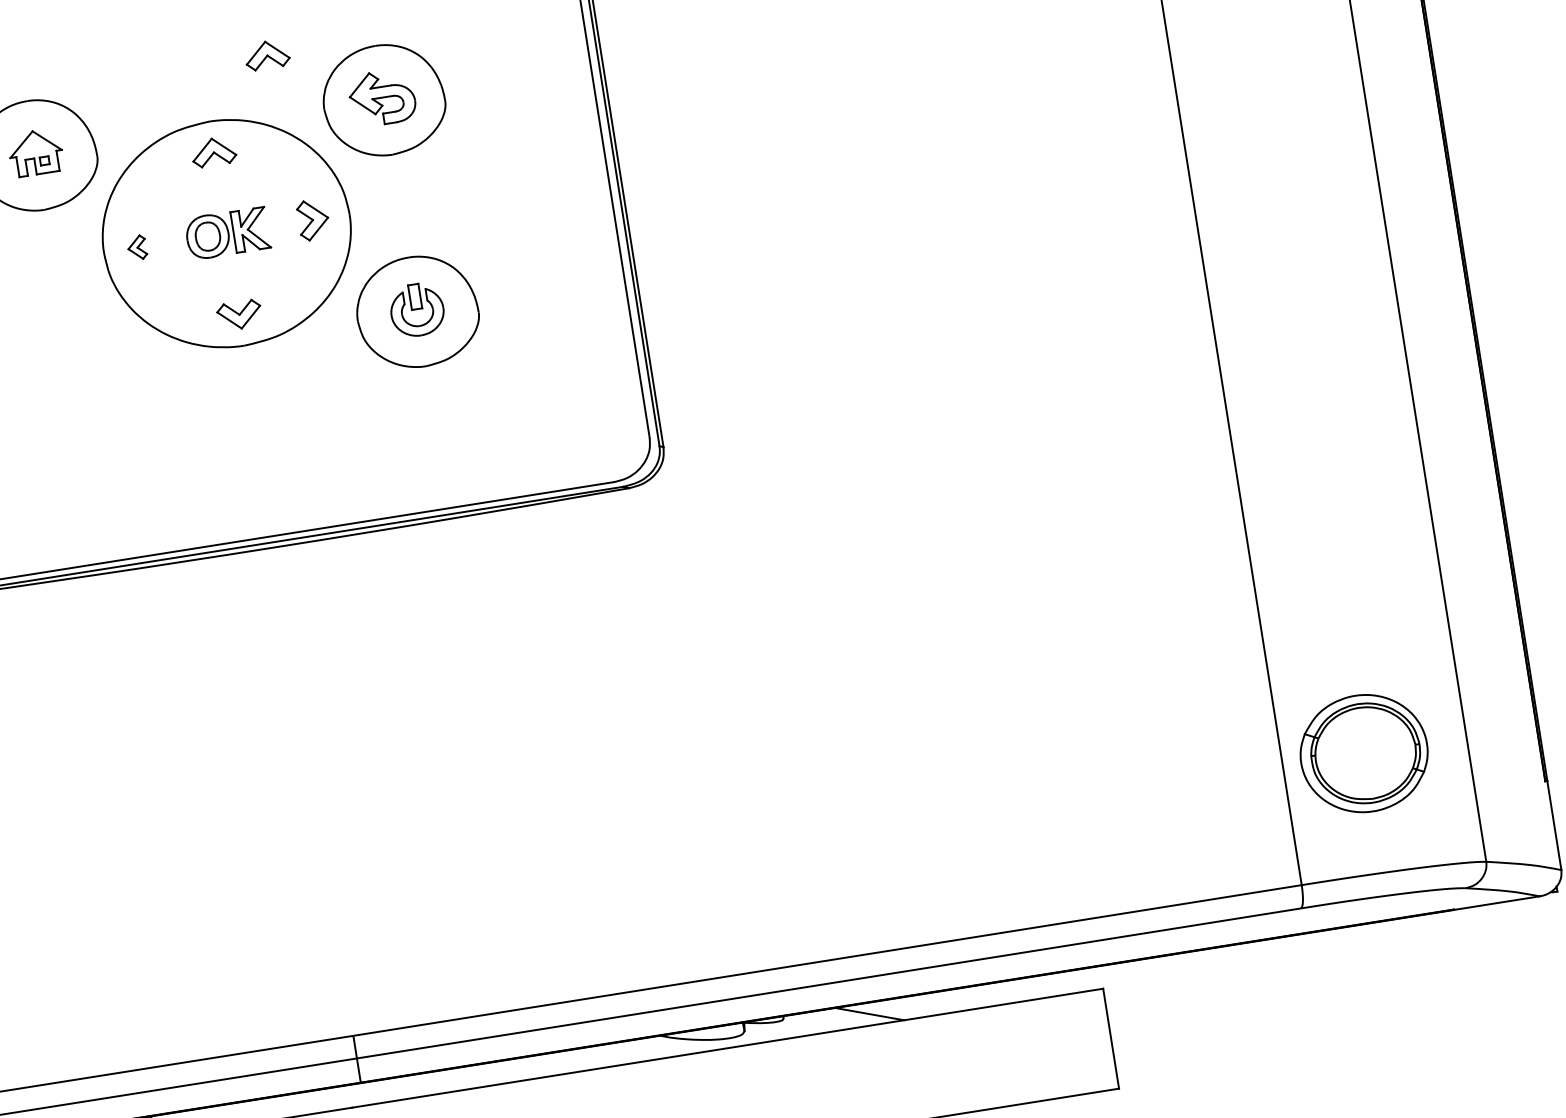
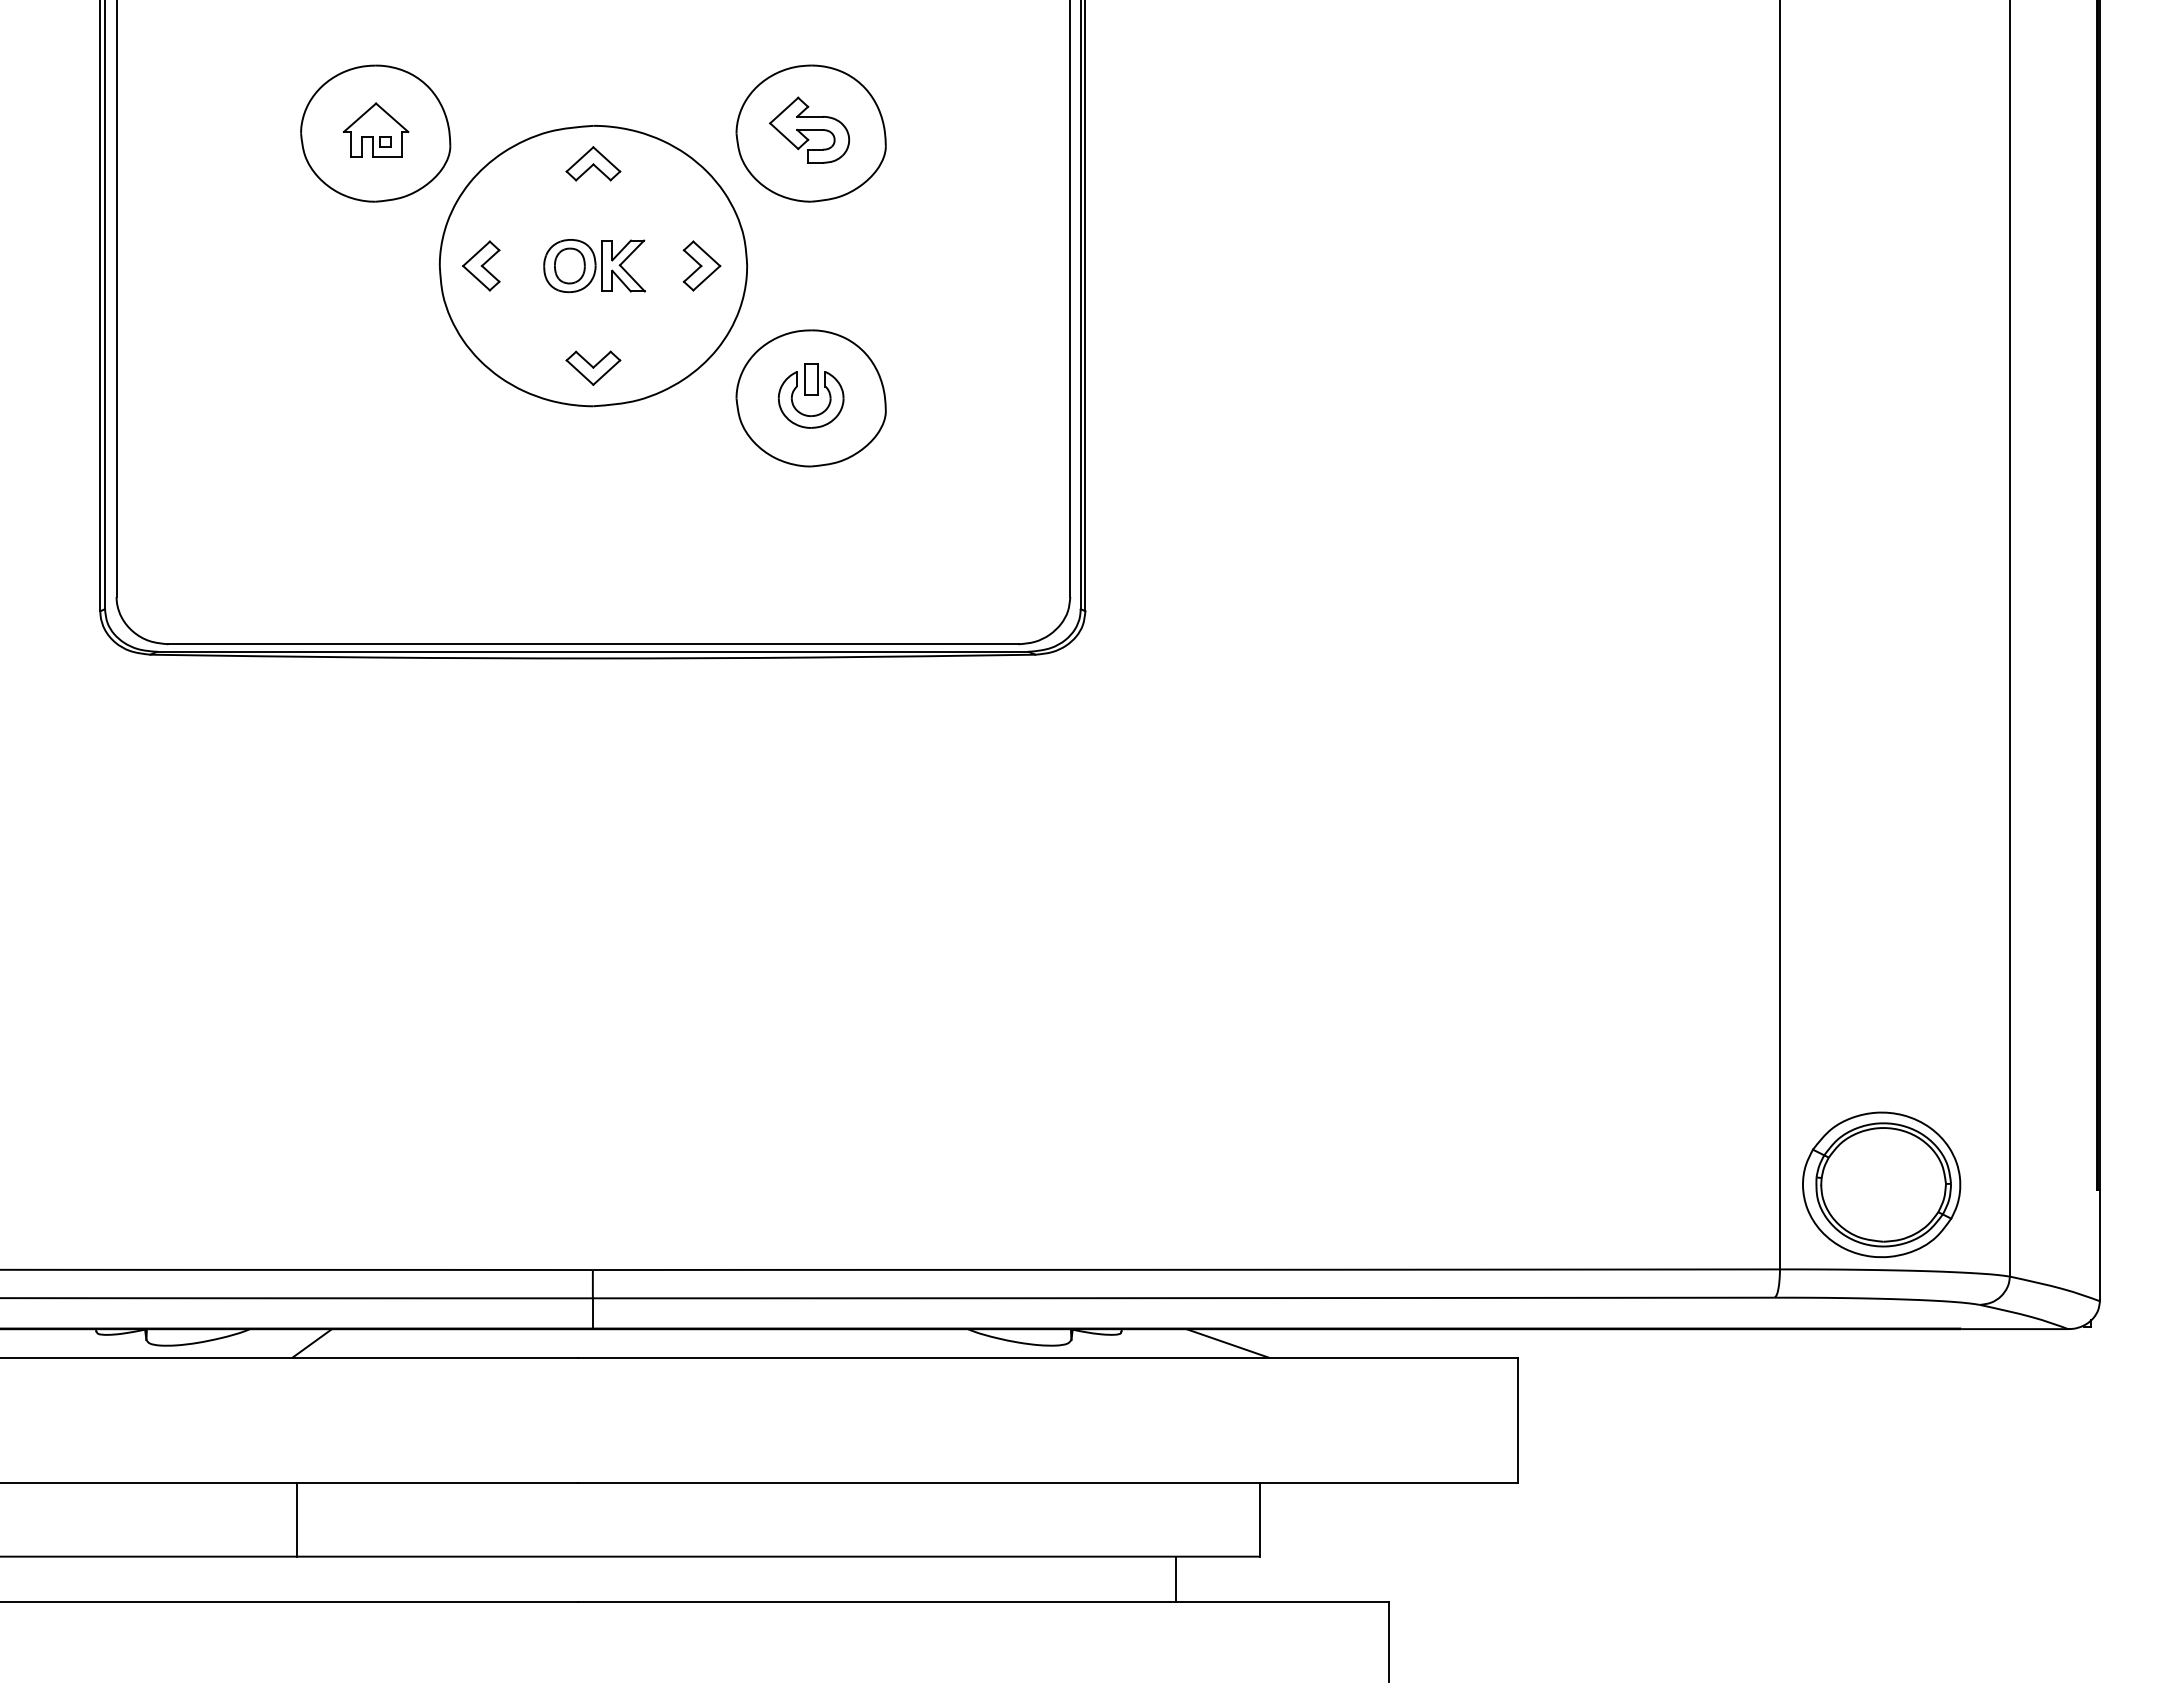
part: (267, 54) -> (677, 55), removed
part: (137, 247) -> (481, 265), size x1.67
part: (1363, 753) -> (1881, 1184), moved

